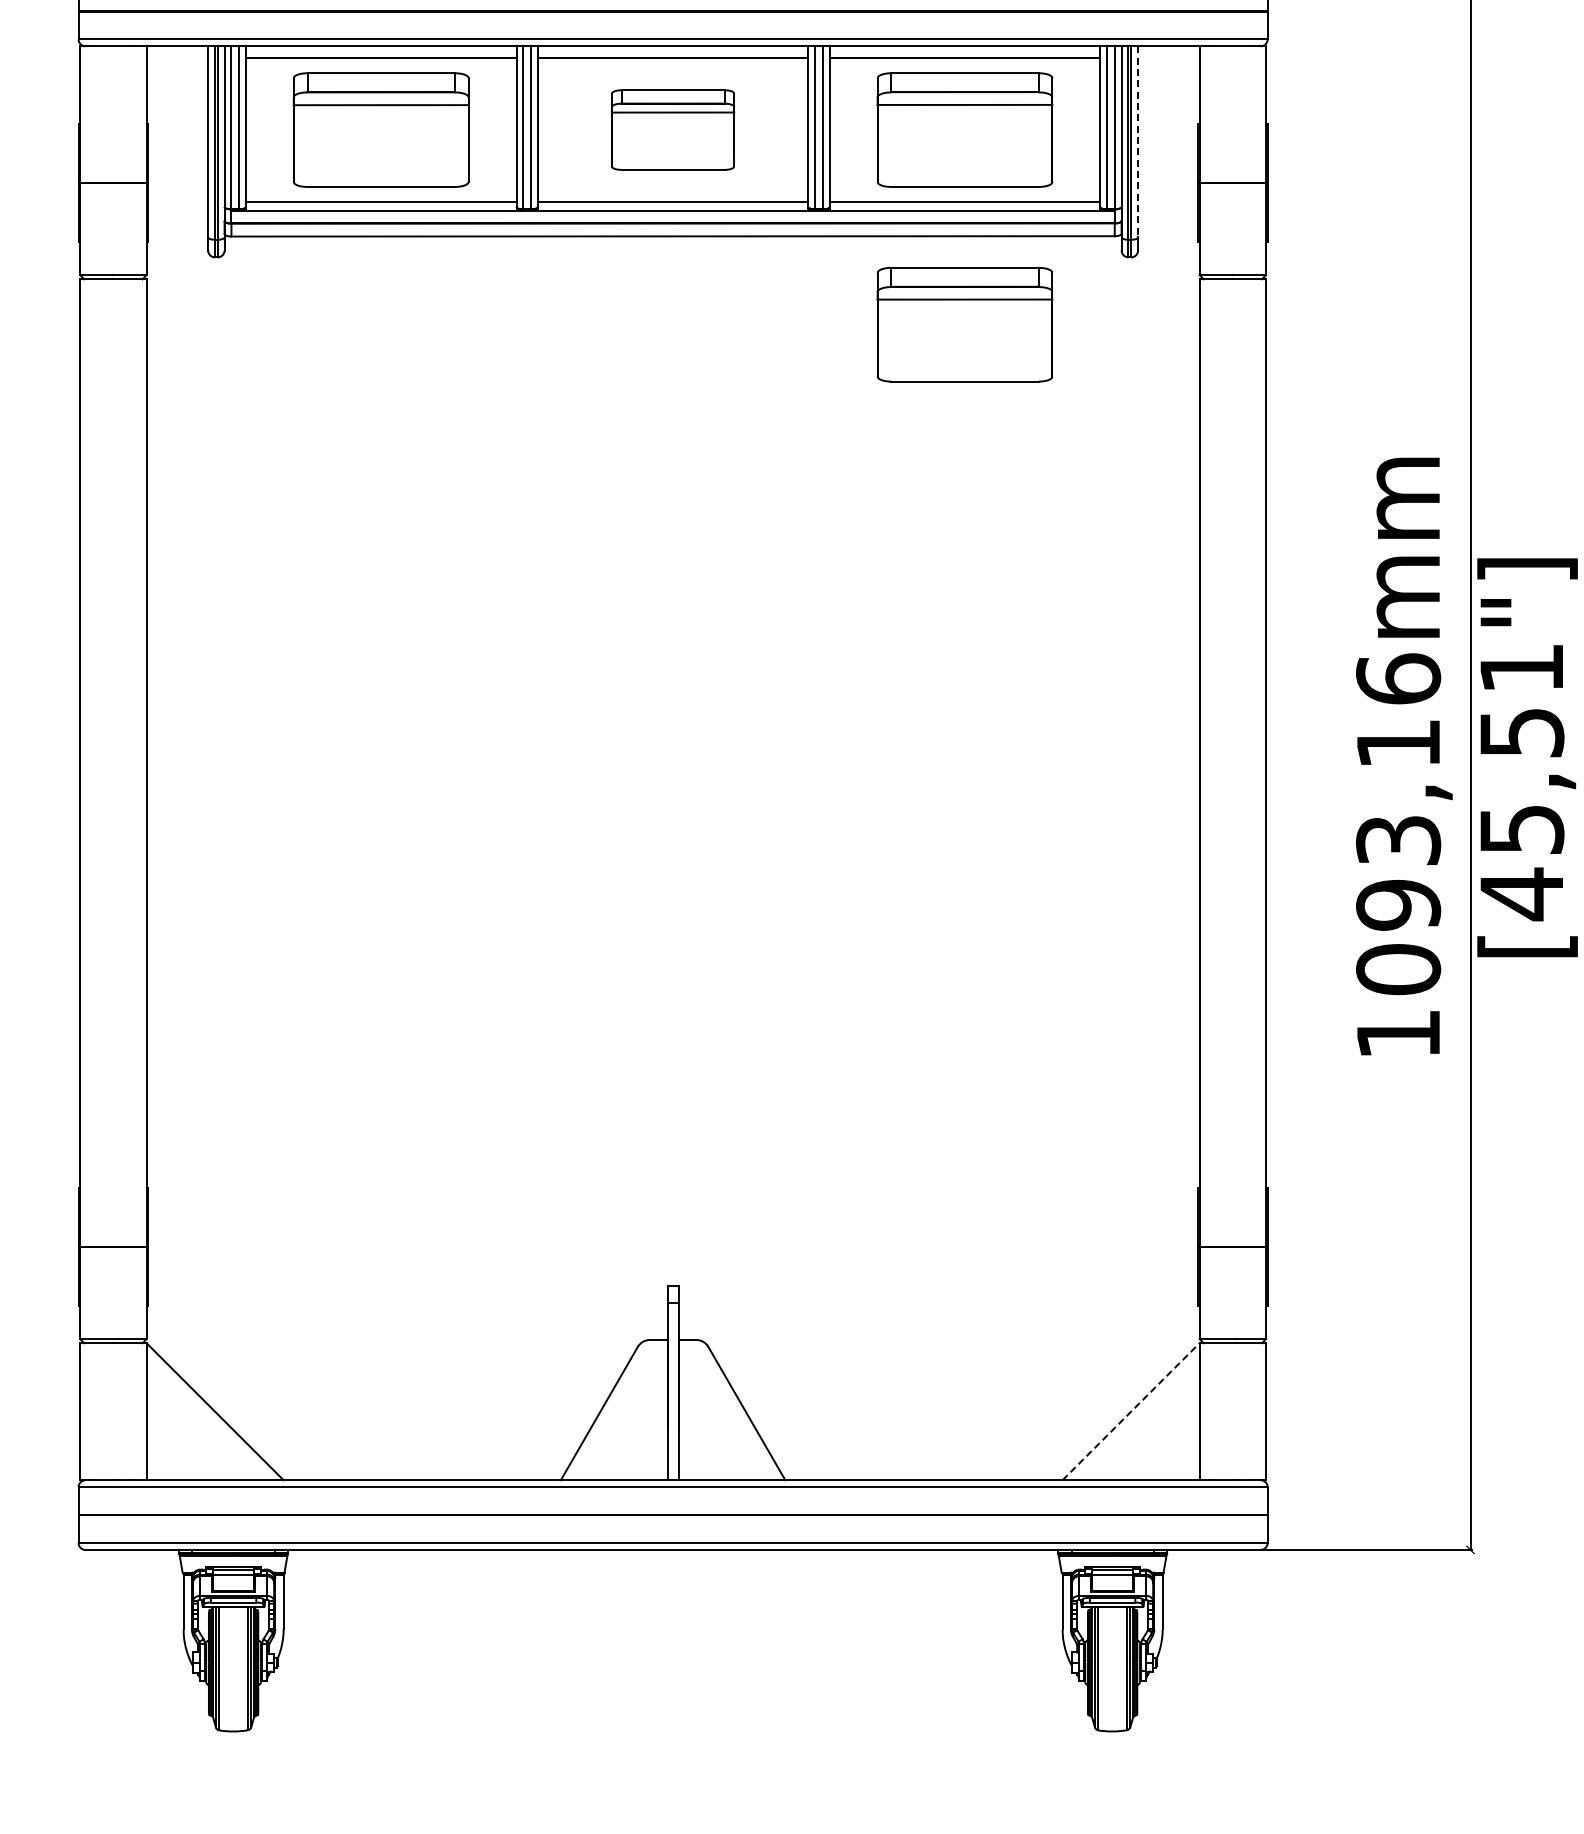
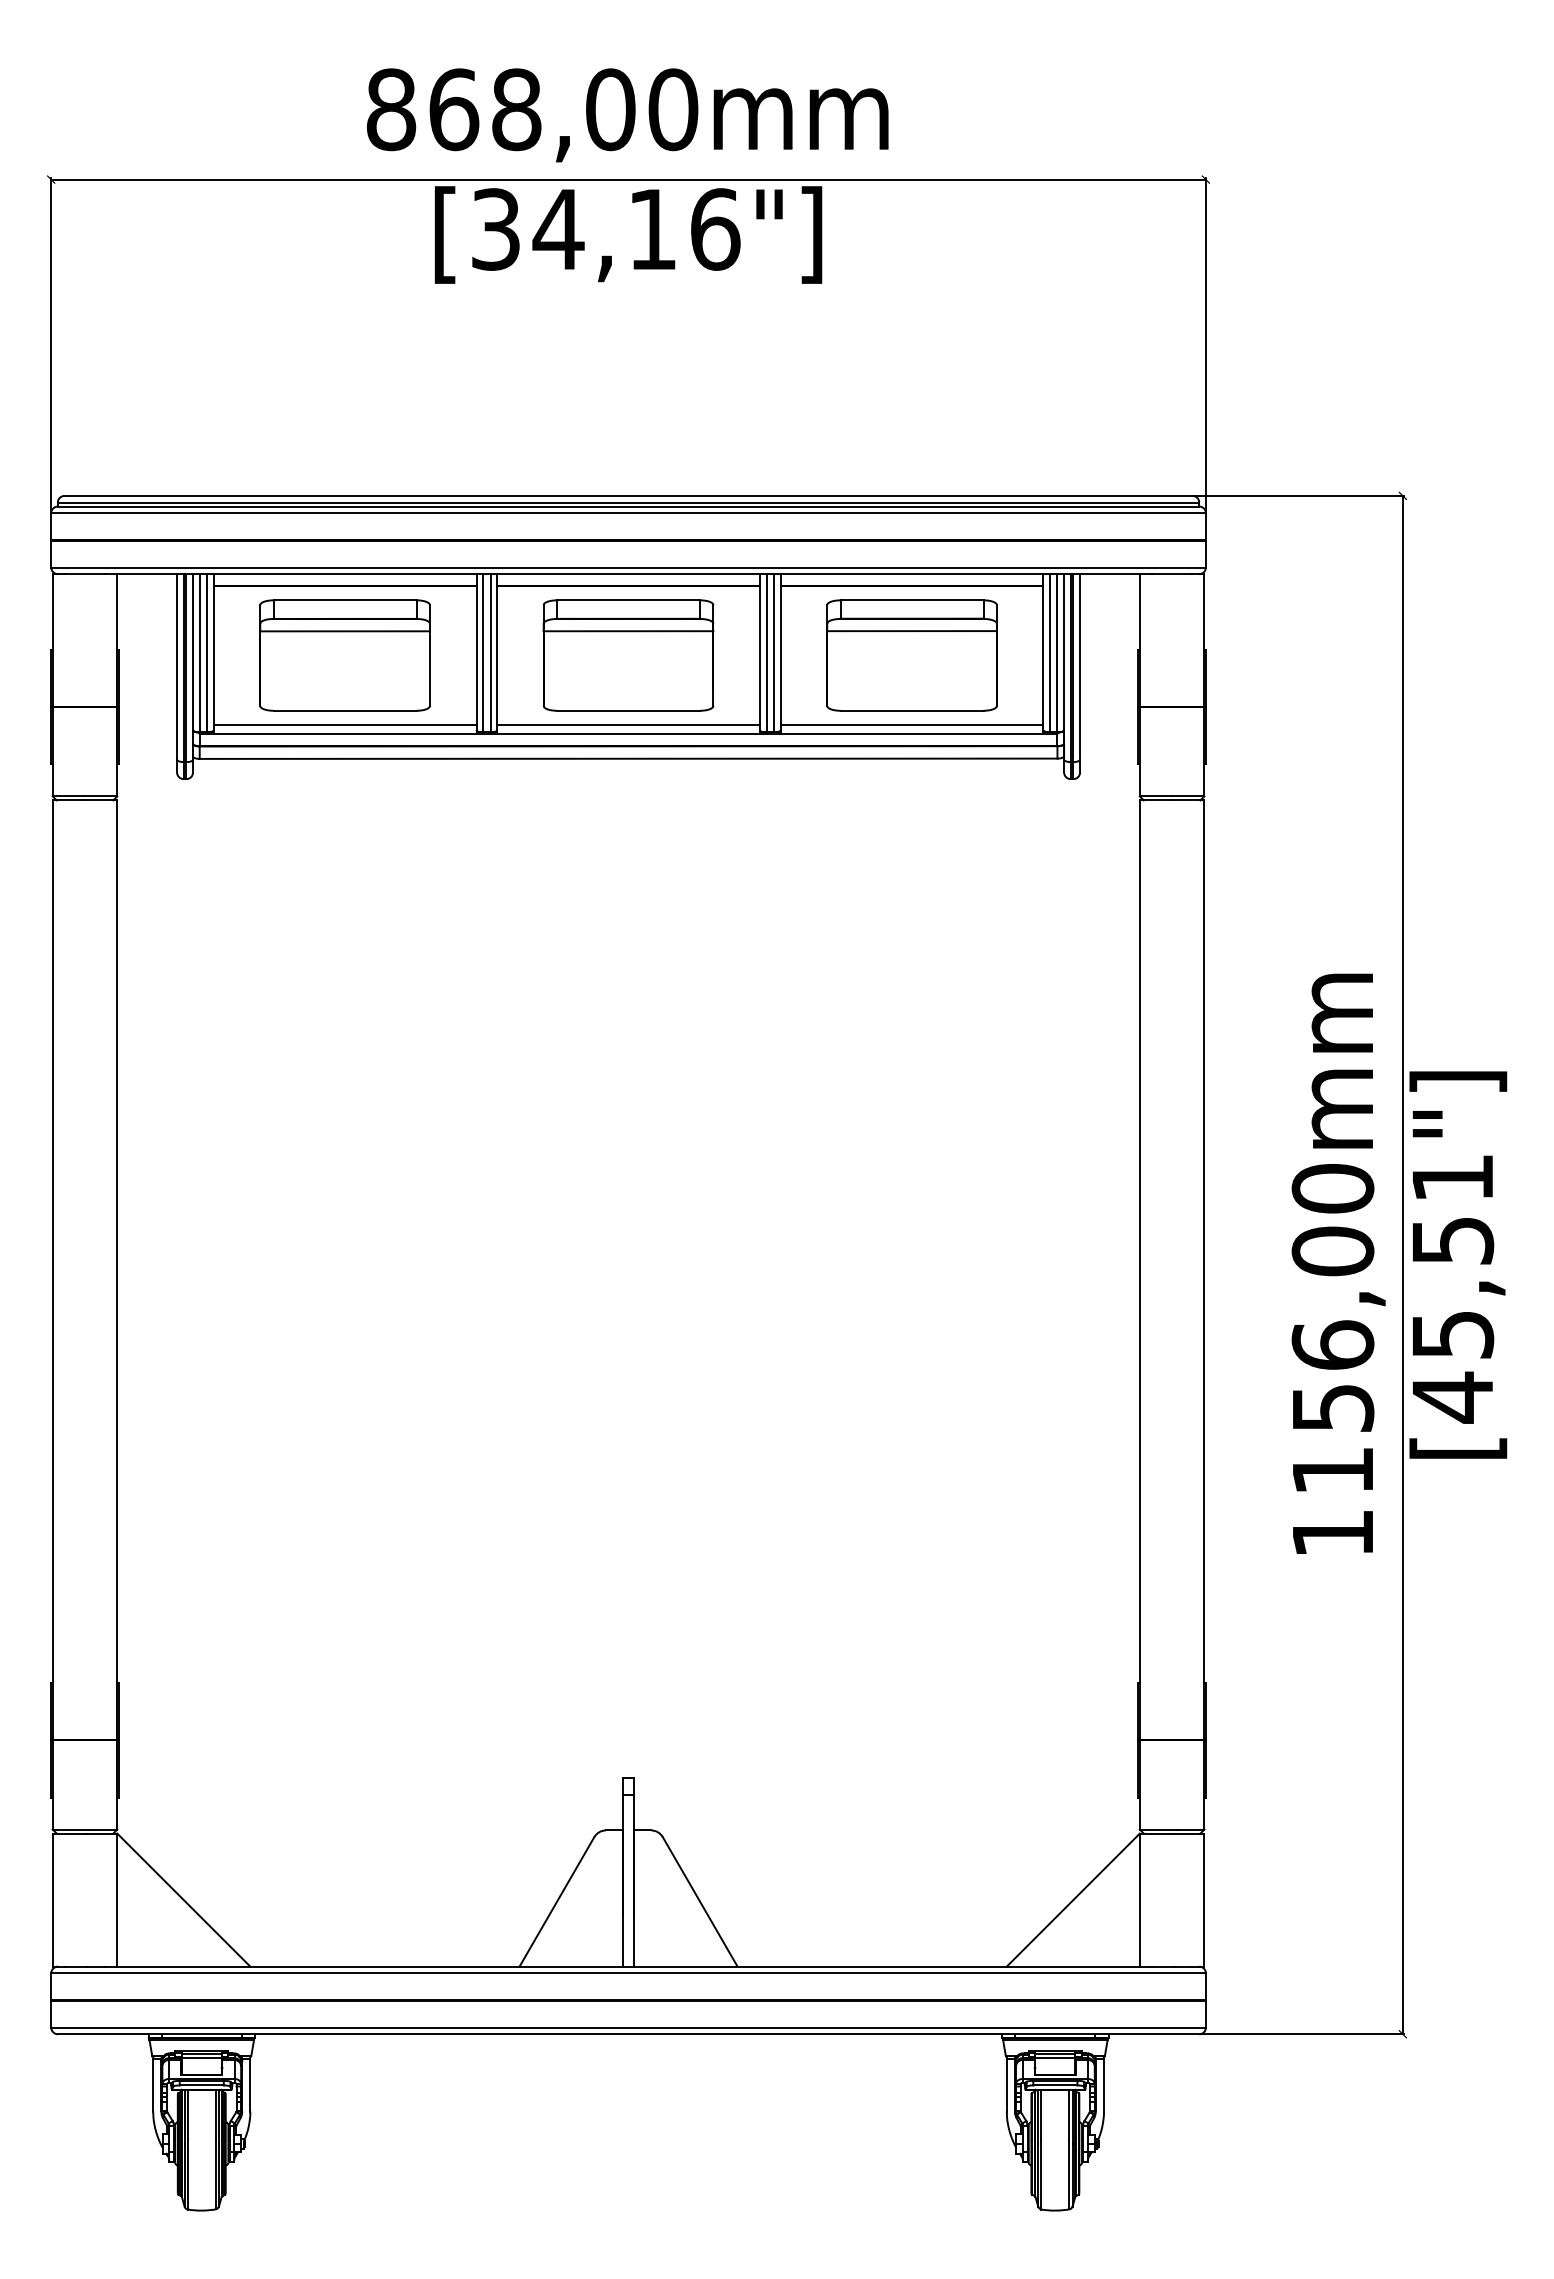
part: (673, 130) -> (628, 655), size x1.43
line: (1138, 141) -> (1080, 666), dashed -> solid
part: (964, 324) -> (911, 844), removed
text: (1398, 824) -> (1332, 1329), 1093,16mm -> 1156,00mm
line: (1131, 1411) -> (1073, 1899), dashed -> solid

